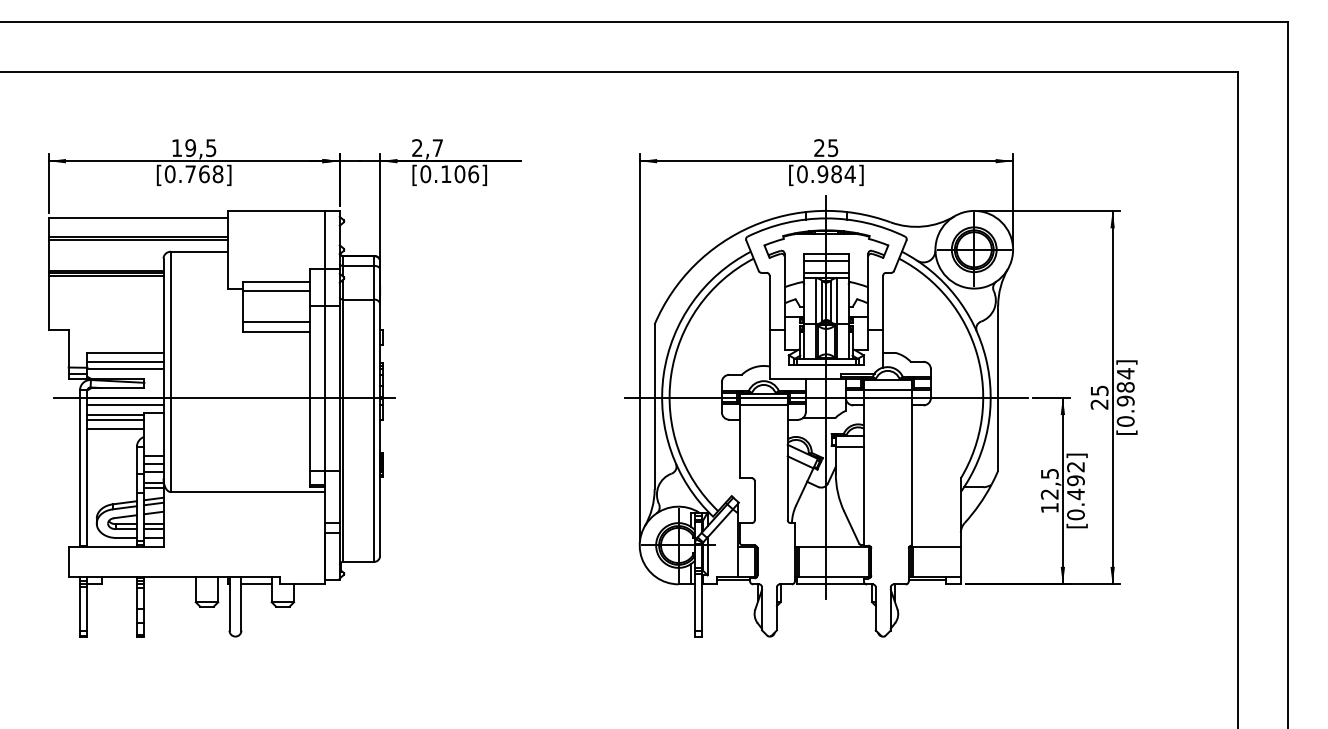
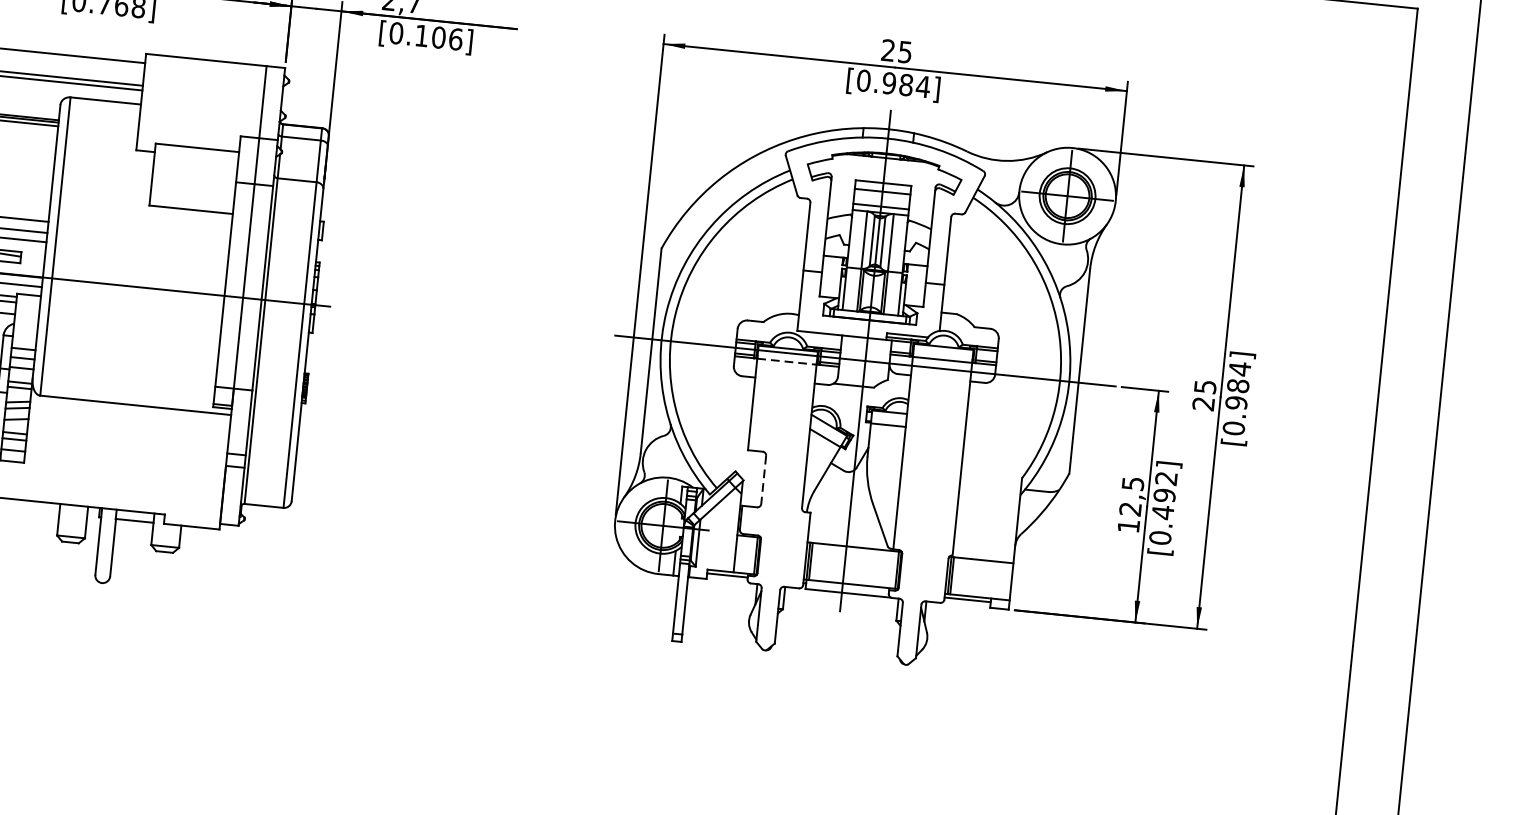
line: (275, 291) -> (195, 159), removed
line: (275, 321) -> (191, 197), removed
line: (763, 404) -> (786, 361), solid -> dashed
line: (754, 501) -> (763, 480), solid -> dashed

